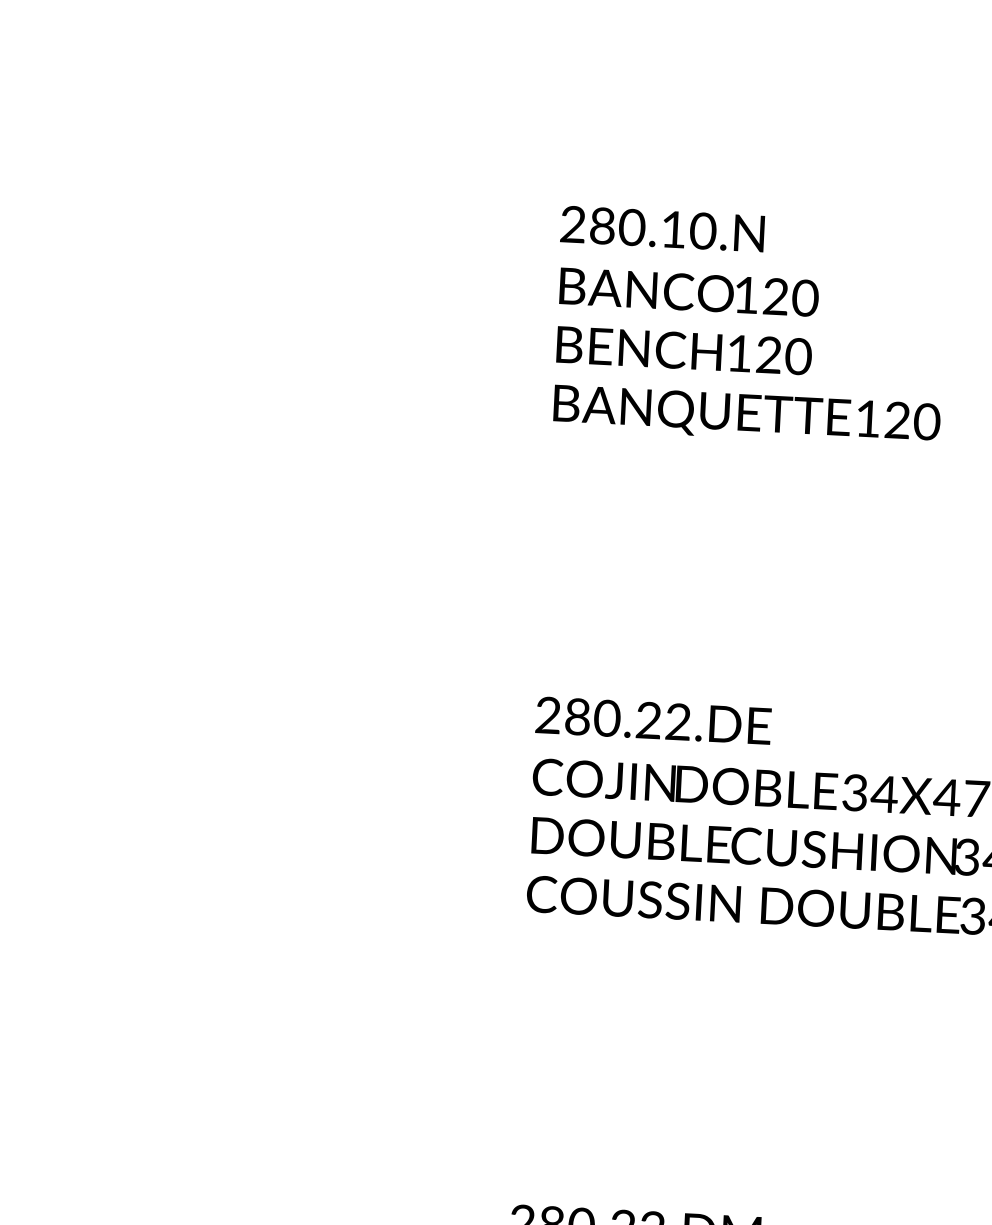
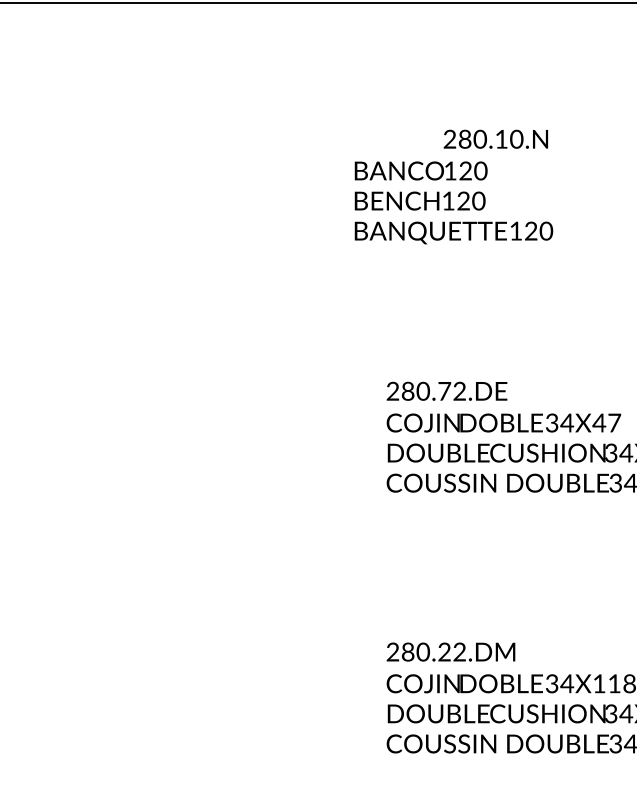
text: (661, 227) -> (495, 138), moved
text: (749, 356) -> (453, 202), moved
text: (648, 718) -> (444, 390), 280.22.DE -> 280.72.DE

